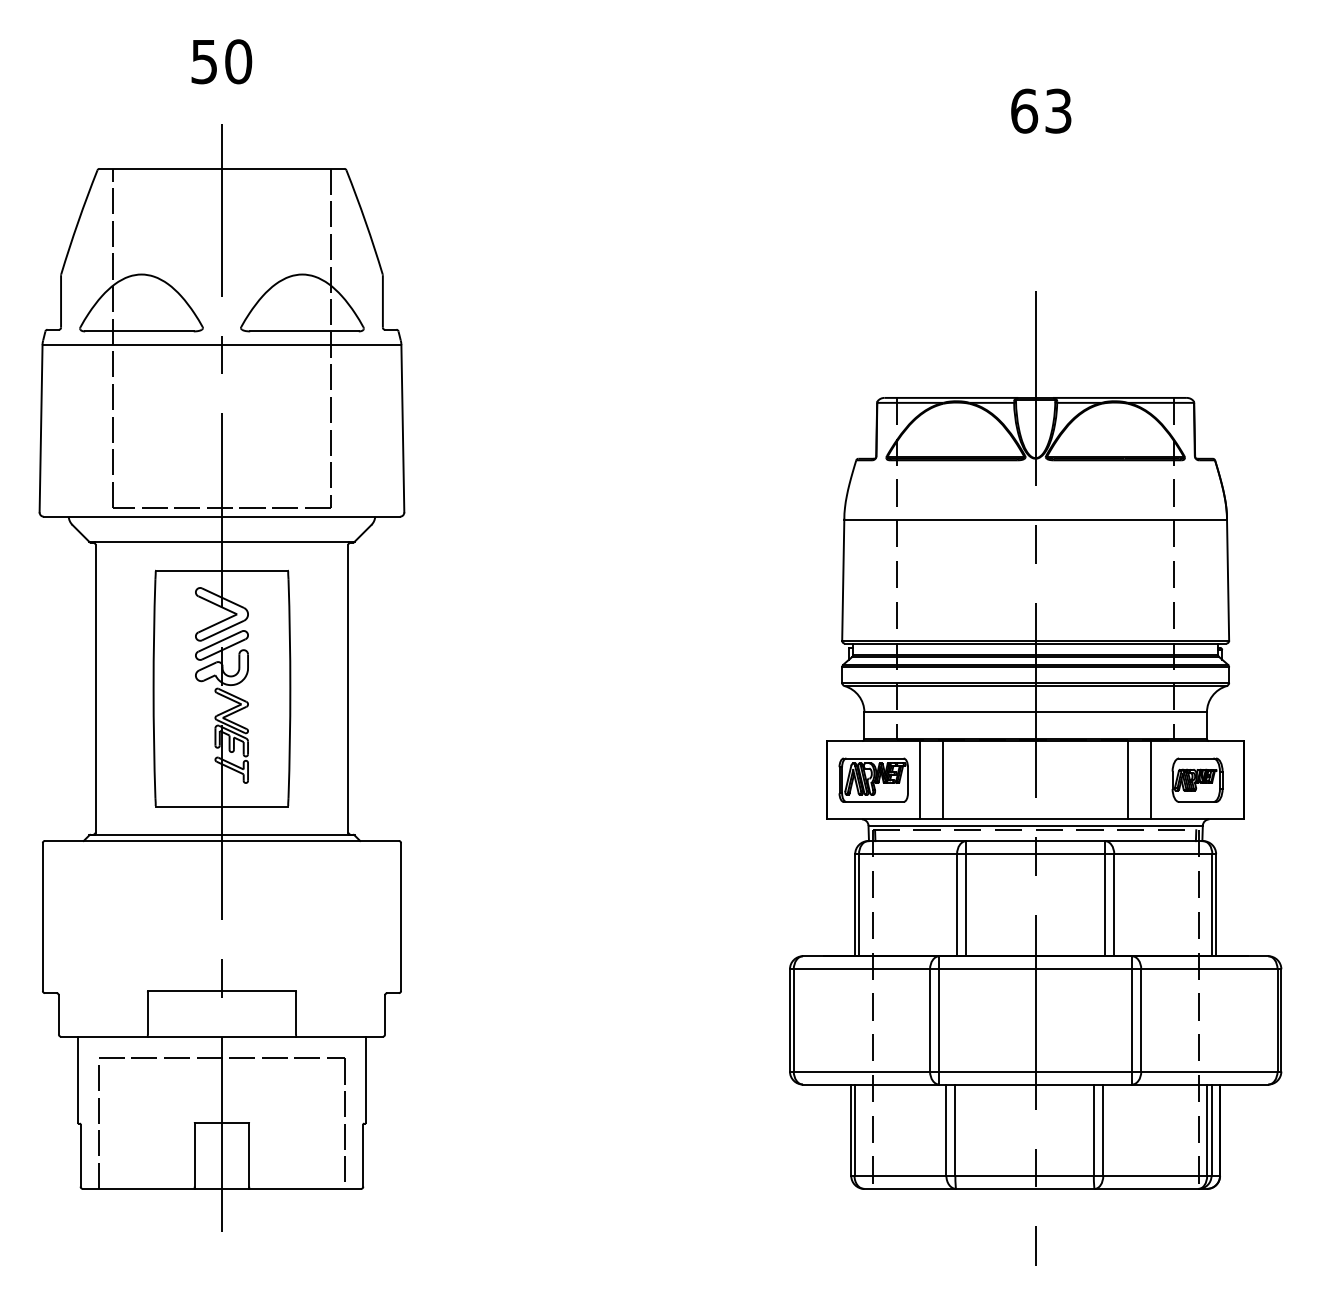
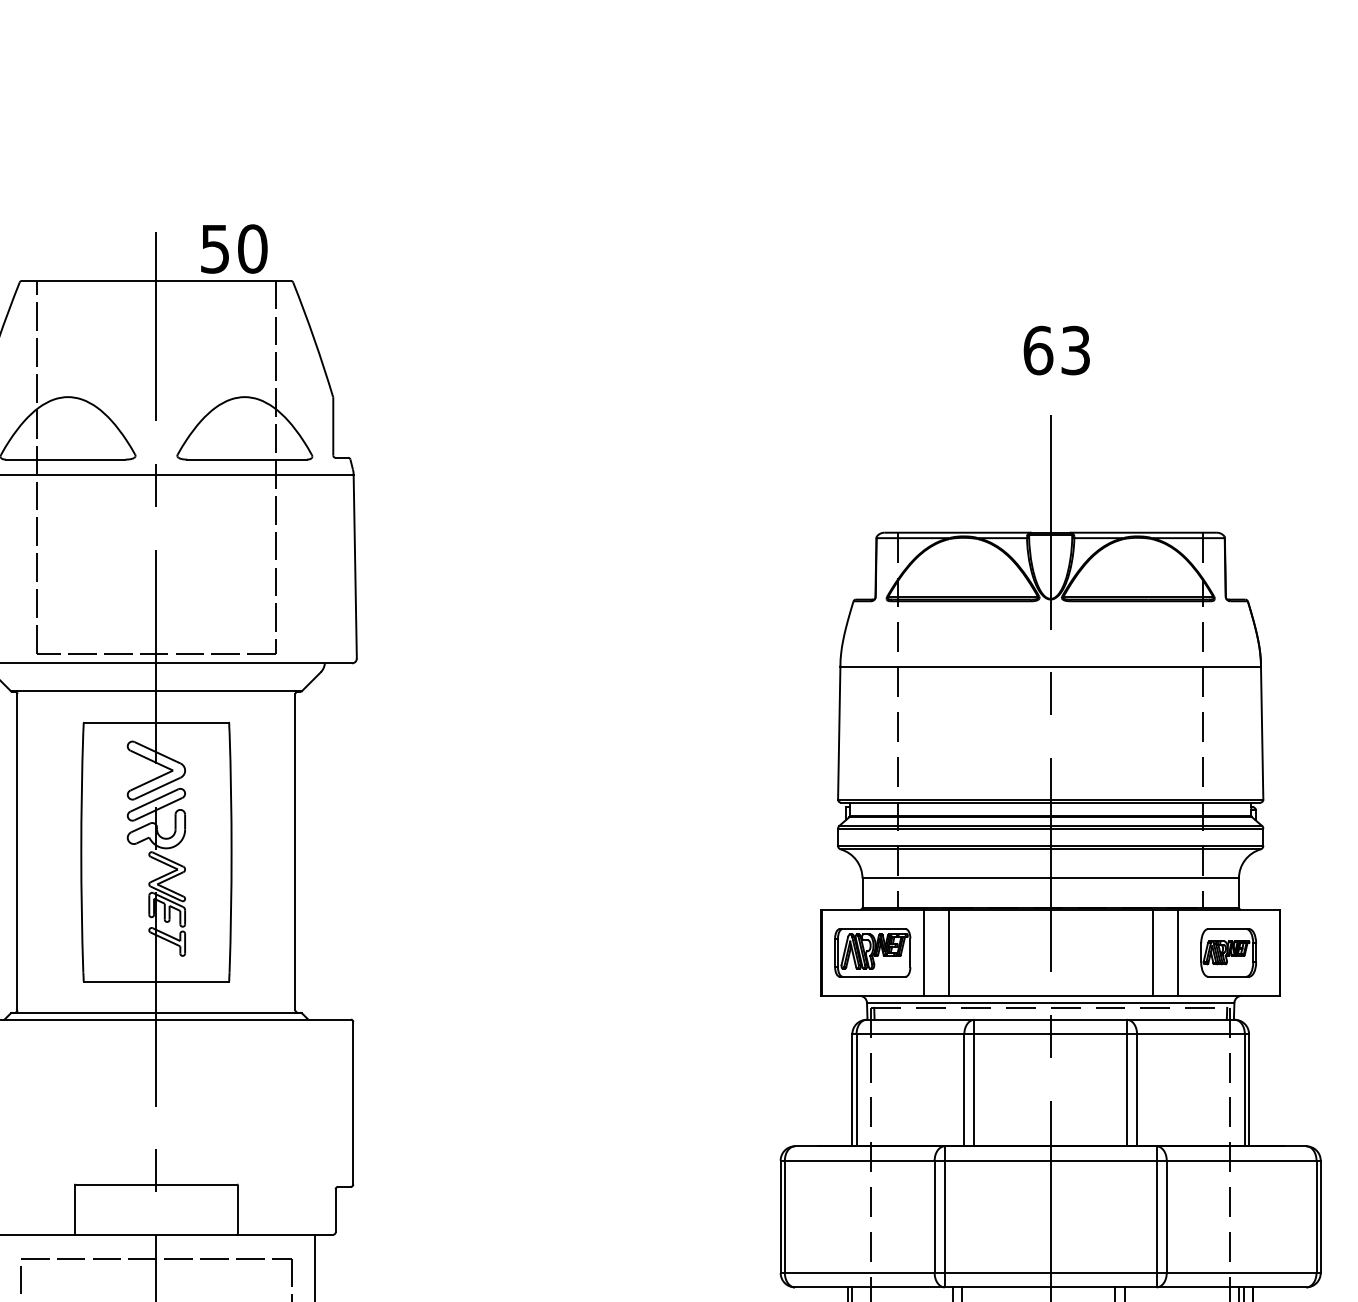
text: (221, 61) -> (233, 248), moved
text: (1041, 110) -> (1057, 349), moved

